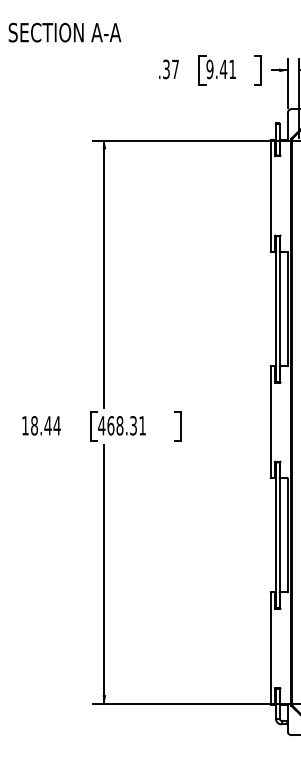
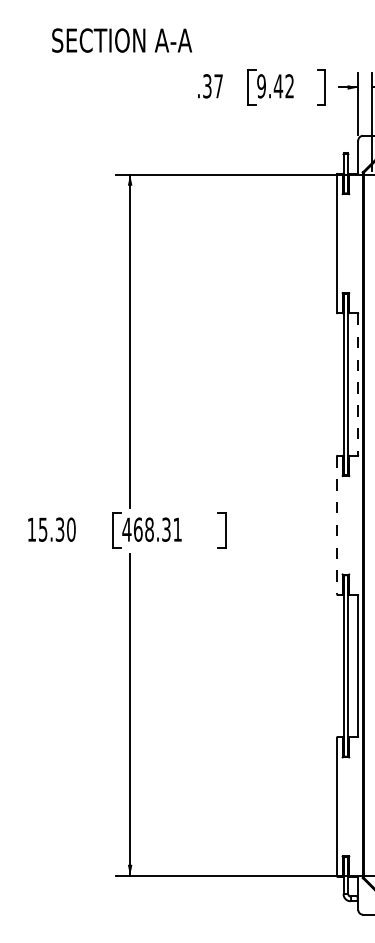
text: (64, 32) -> (121, 40), moved
text: (232, 69) -> (289, 86), 9.41 -> 9.42
line: (287, 309) -> (358, 385), solid -> dashed
line: (270, 422) -> (336, 525), solid -> dashed
text: (45, 425) -> (56, 529), 18.44 -> 15.30

